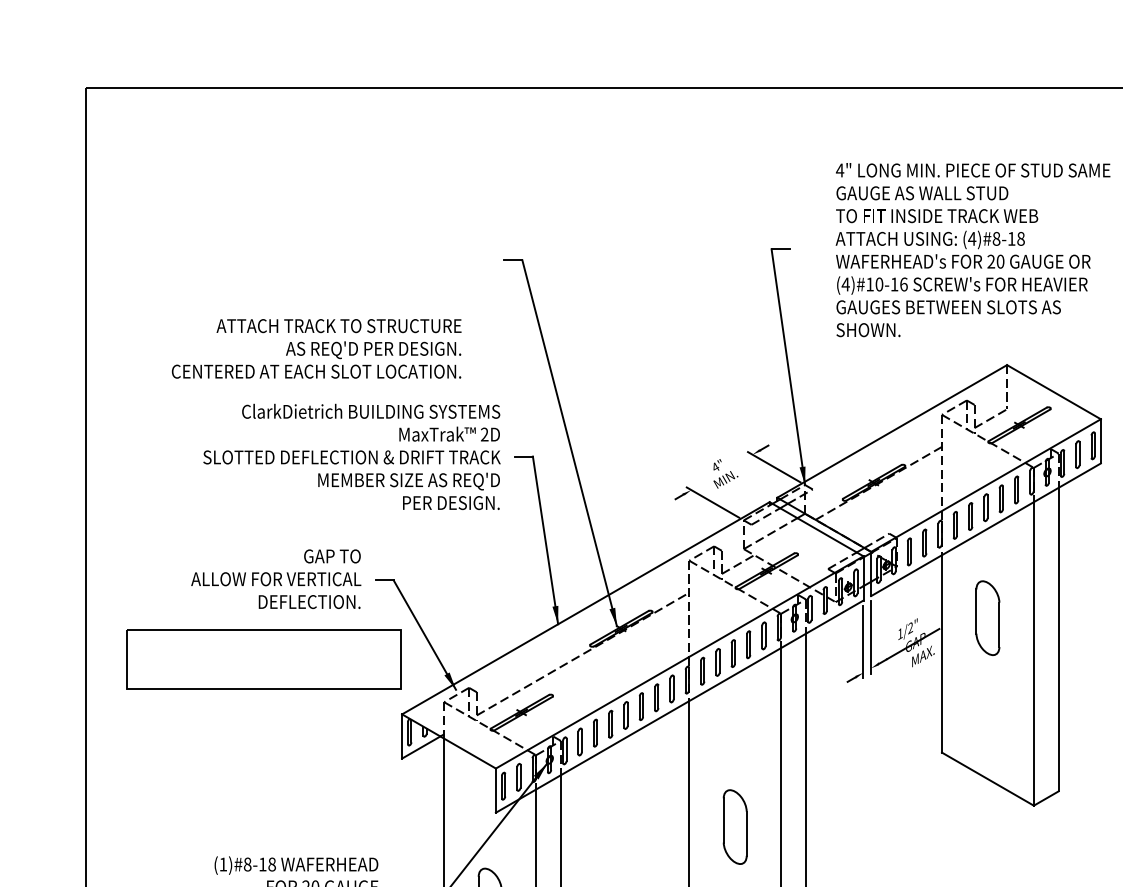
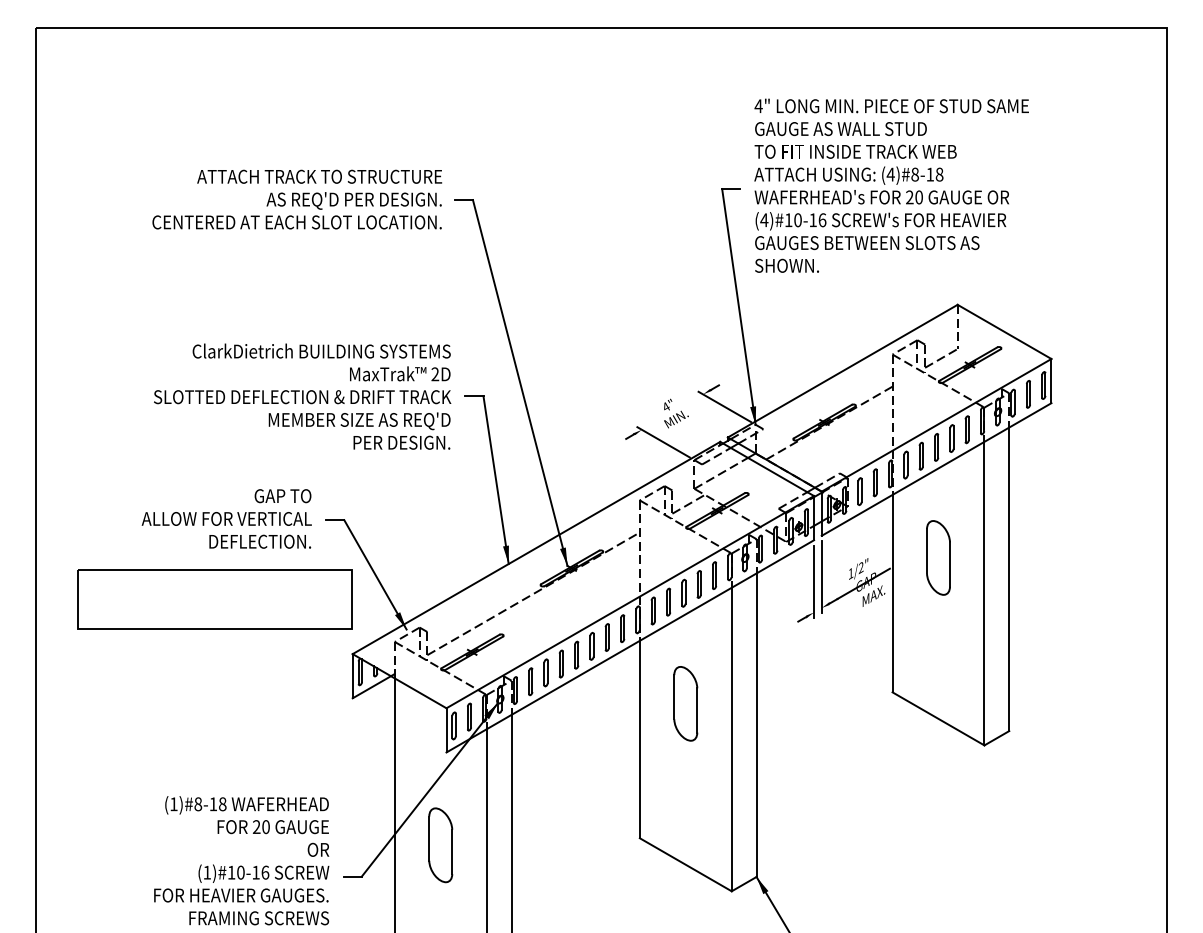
text: (972, 249) -> (891, 185), moved
text: (316, 348) -> (297, 199), moved
part: (734, 826) -> (685, 703), moved

